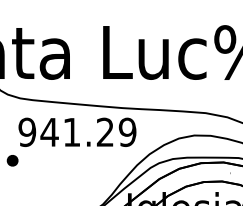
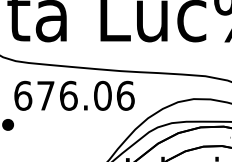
text: (77, 132) -> (74, 96), 941.29 -> 676.06

